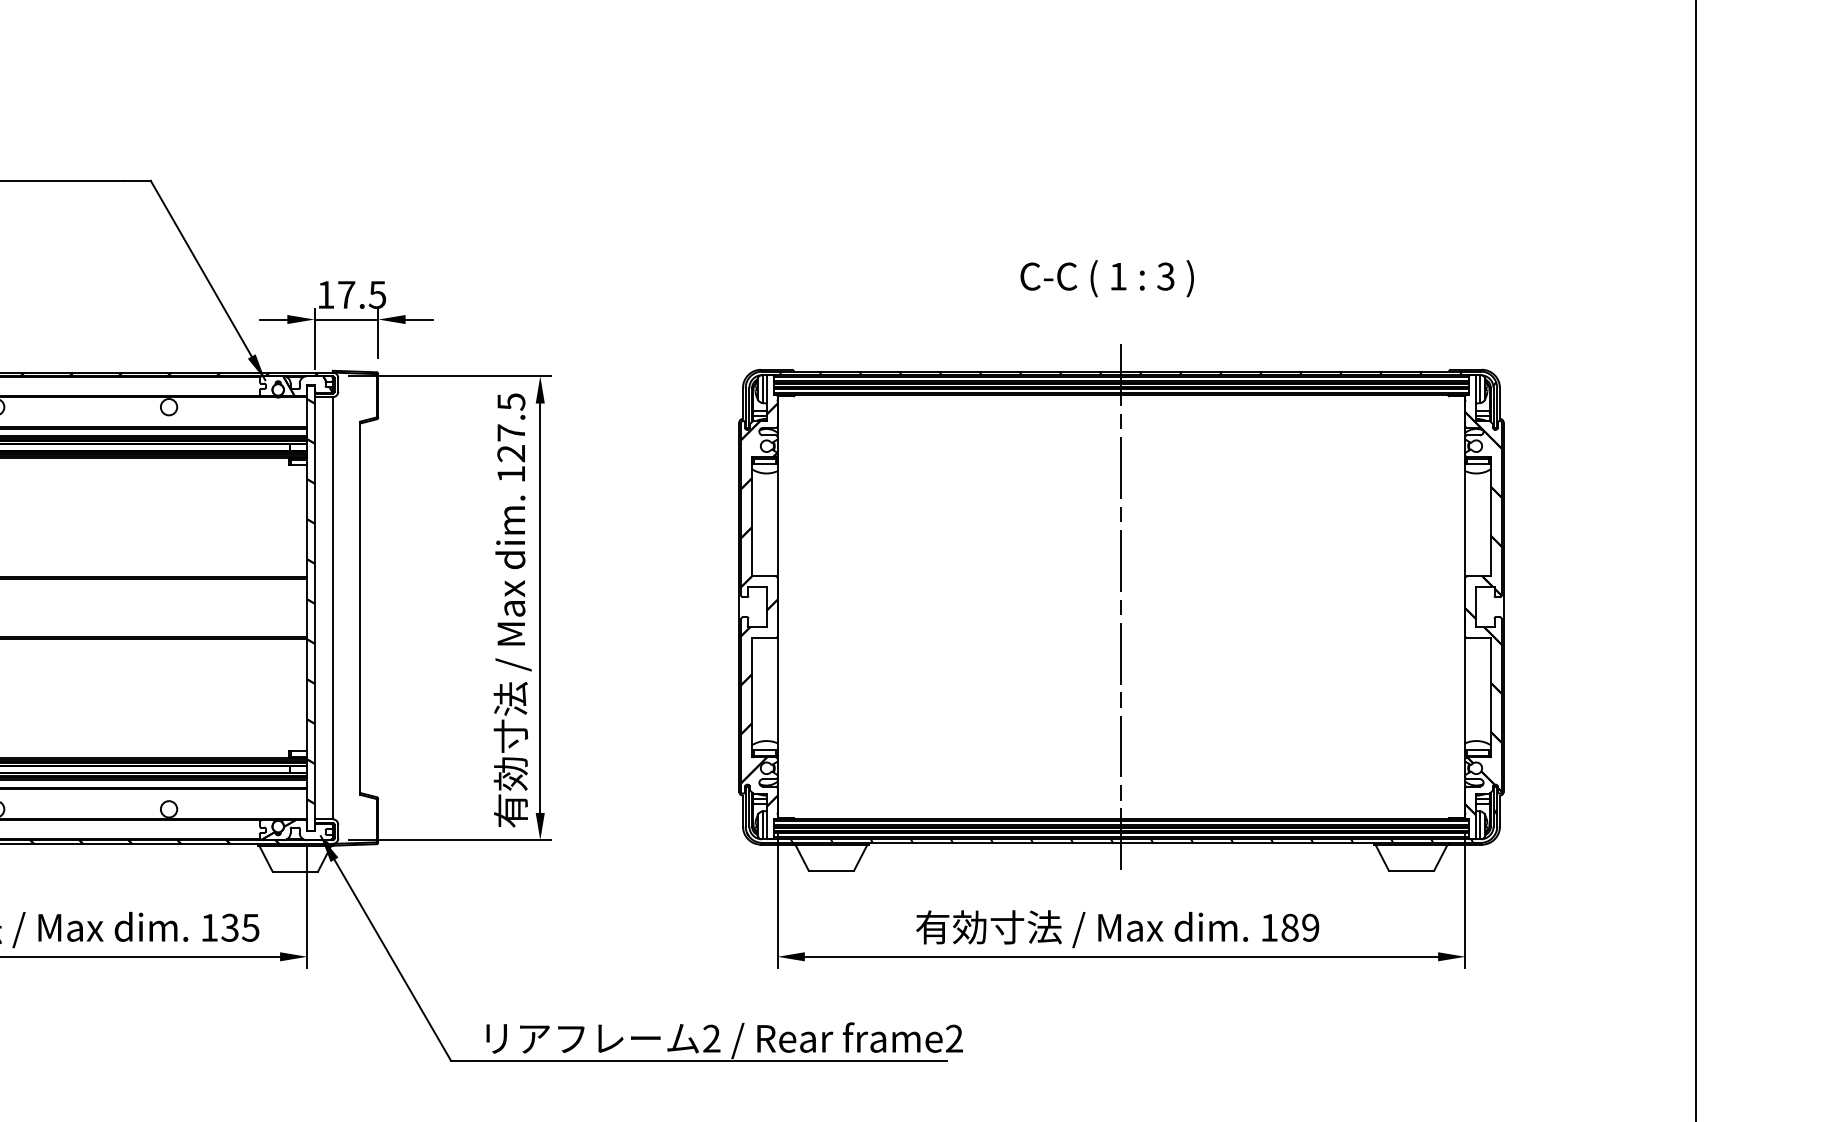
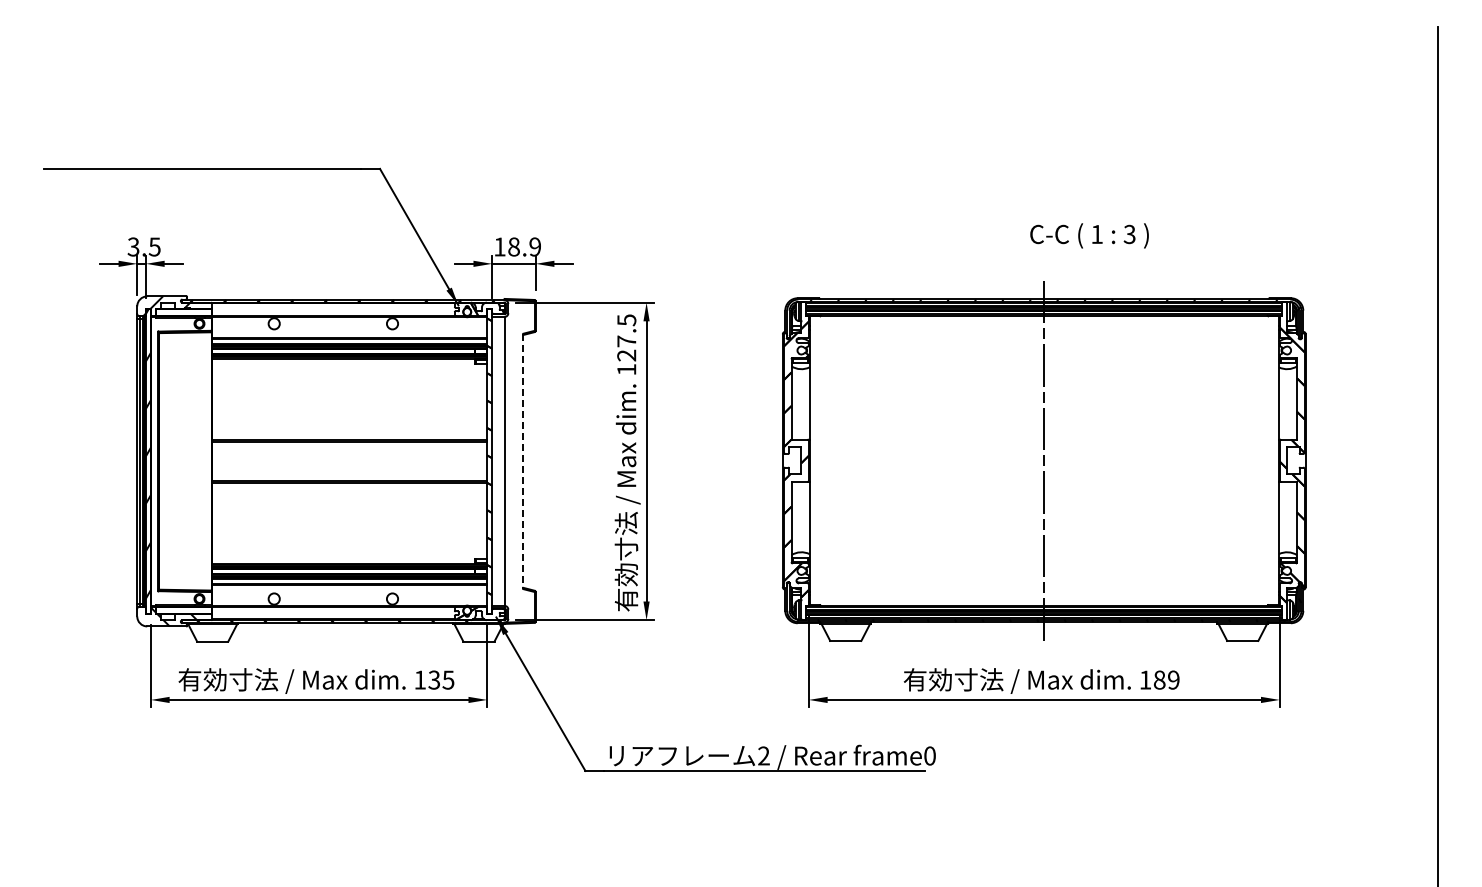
text: (1107, 278) -> (1089, 235), moved
text: (361, 294) -> (524, 246), 17.5 -> 18.9
line: (360, 608) -> (523, 461), solid -> dashed
text: (953, 1037) -> (929, 755), frame2 -> frame0

